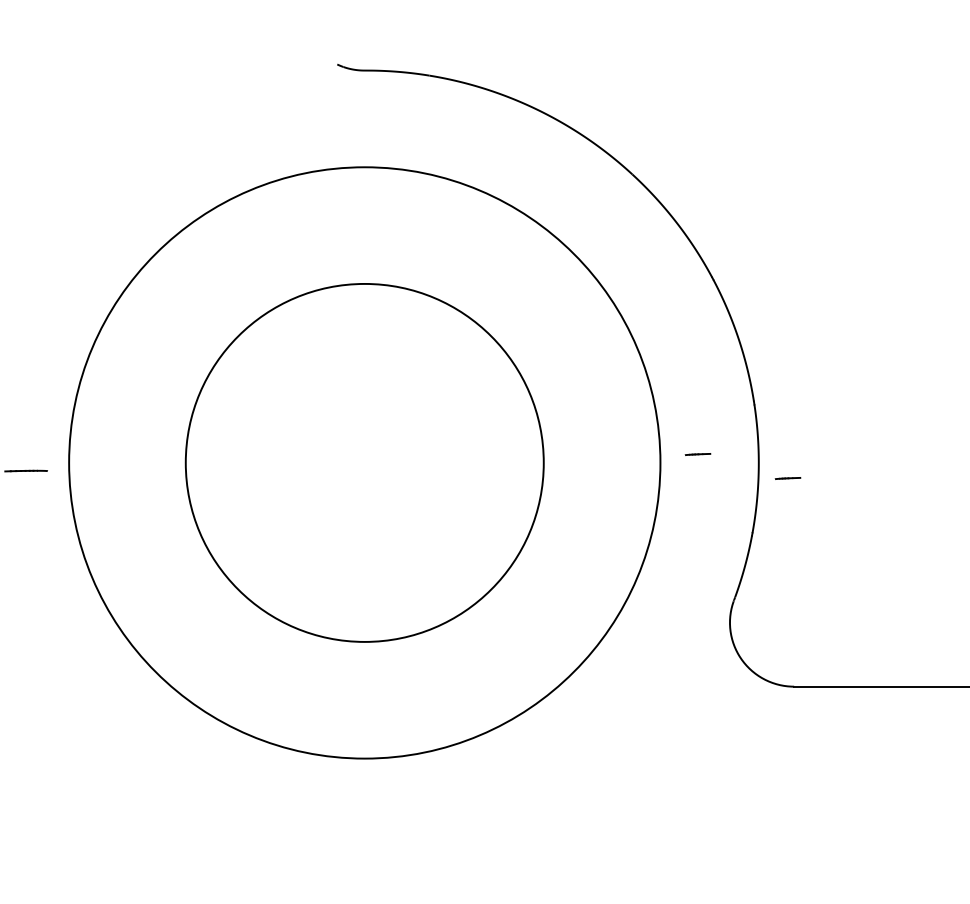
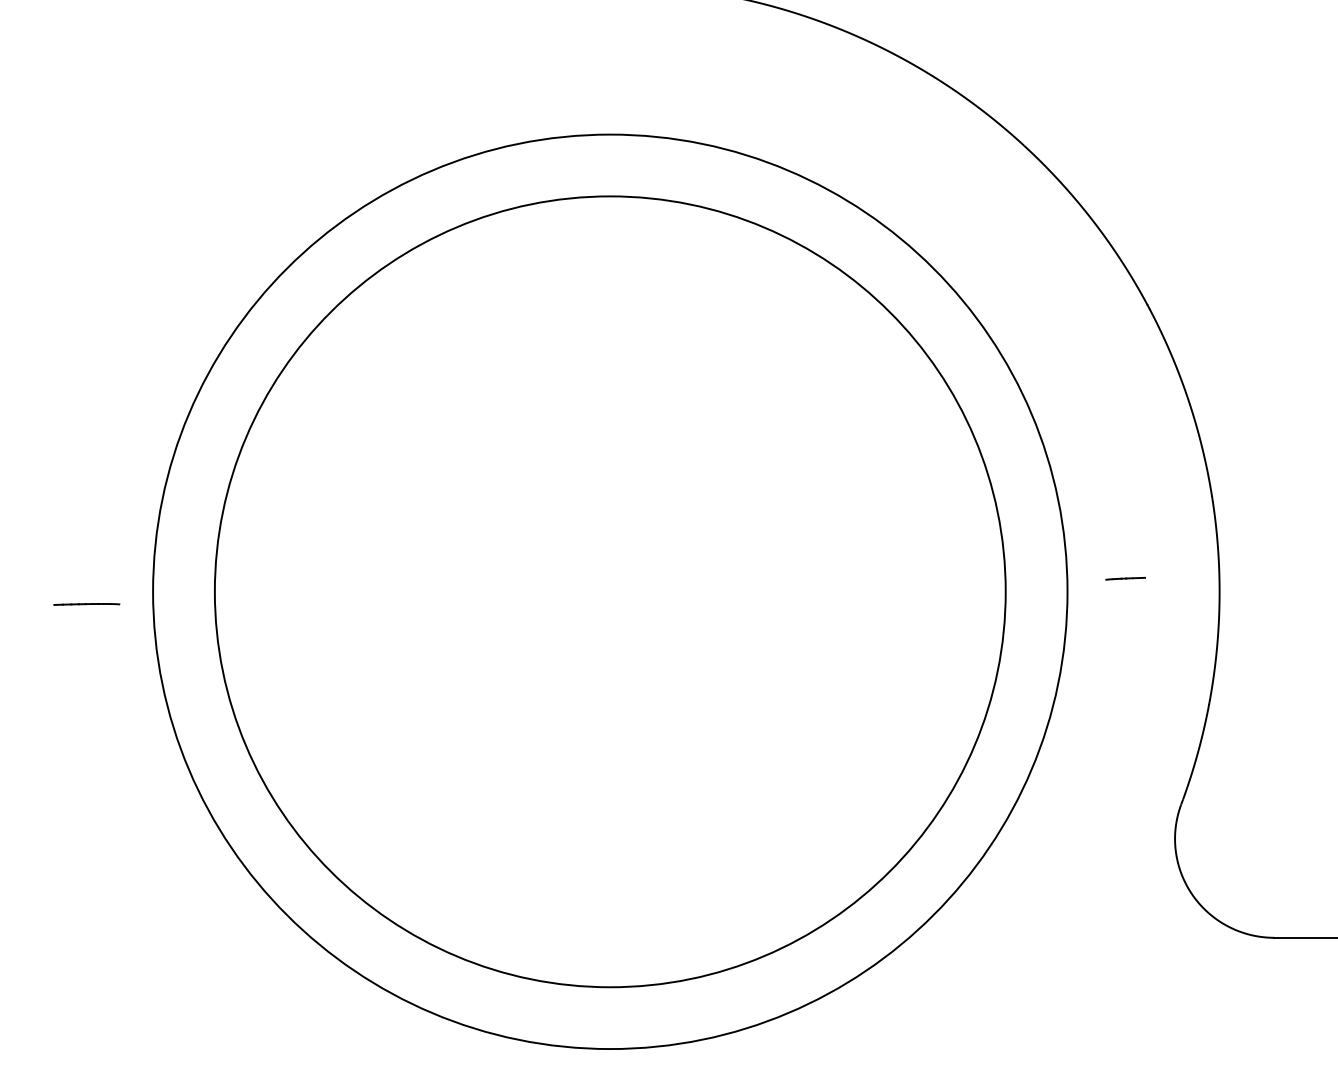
circle: (364, 462) -> (609, 591), size x1.43
line: (787, 478) -> (1263, 615), removed

